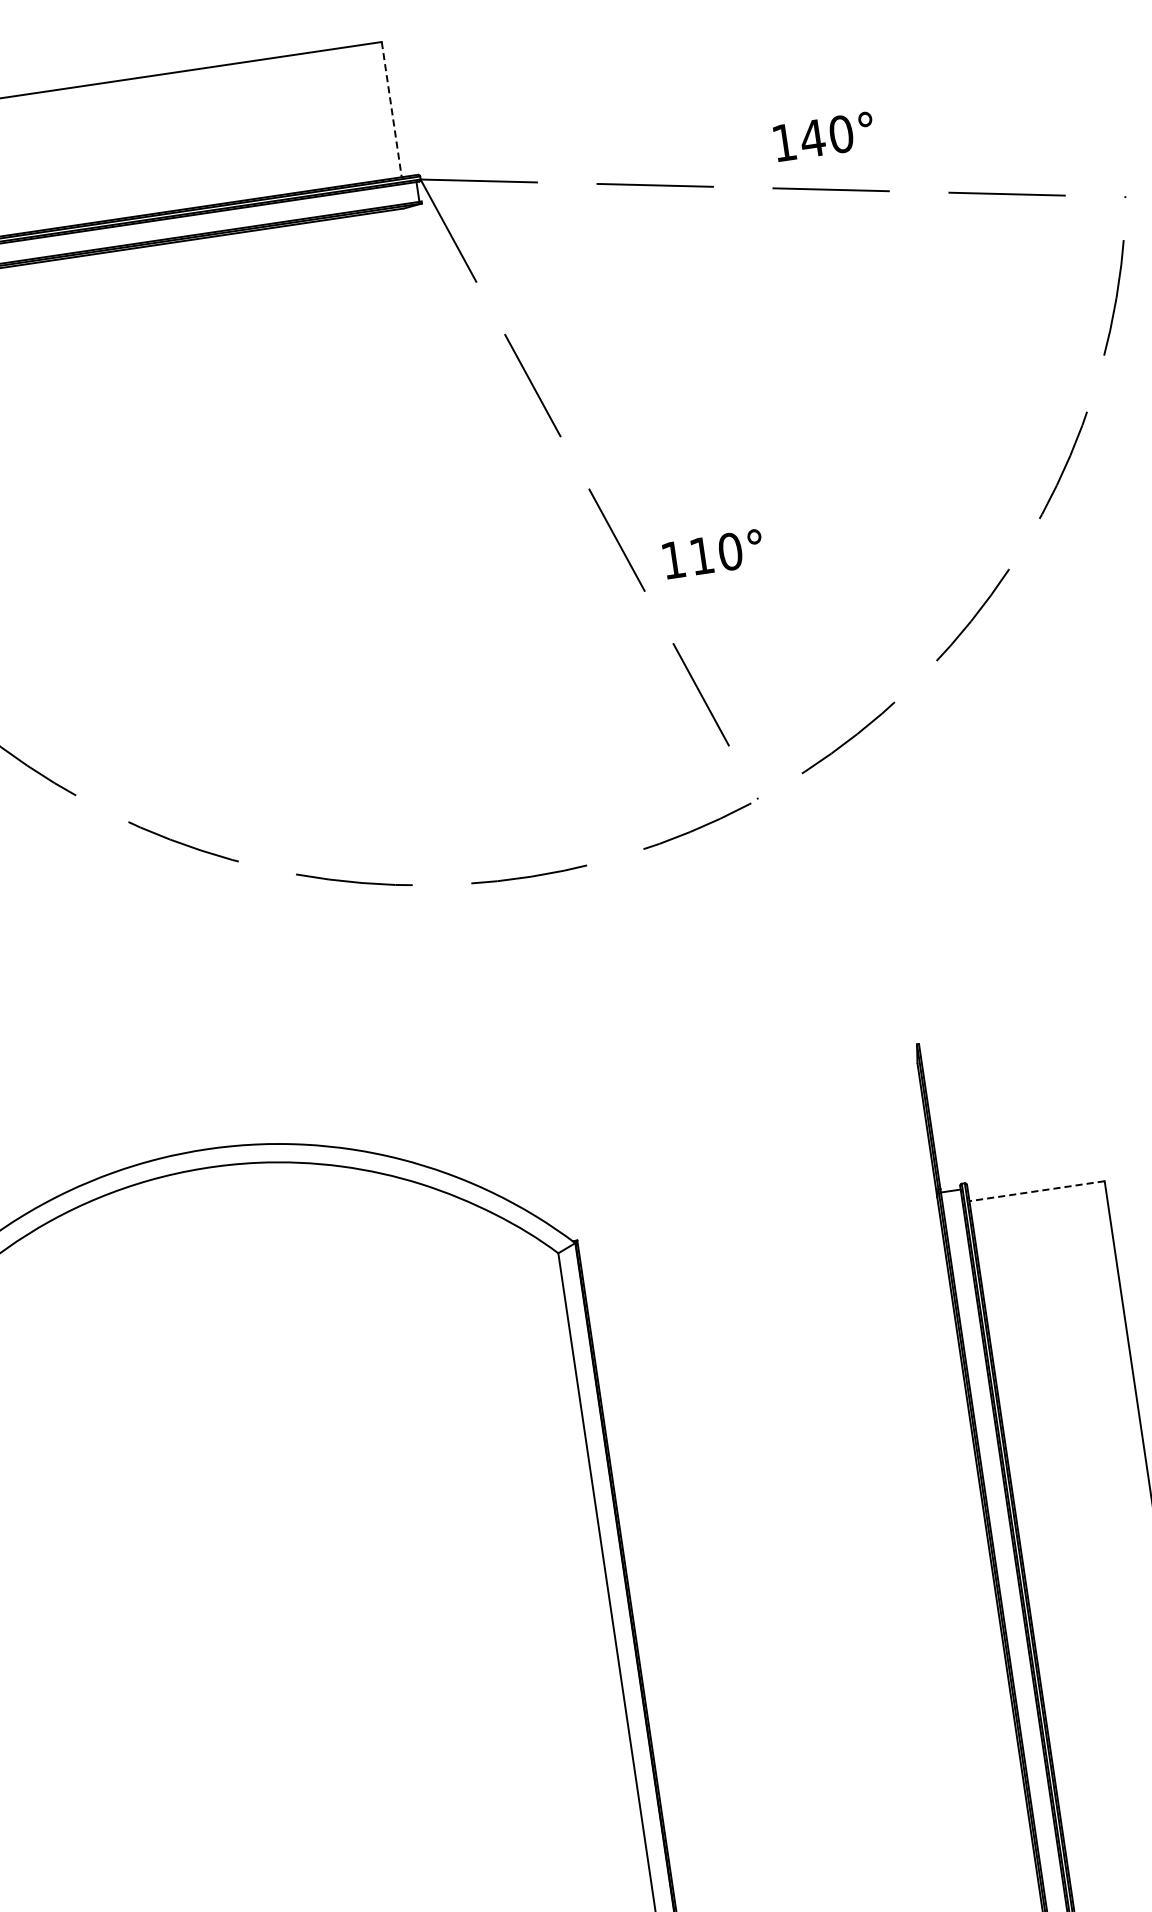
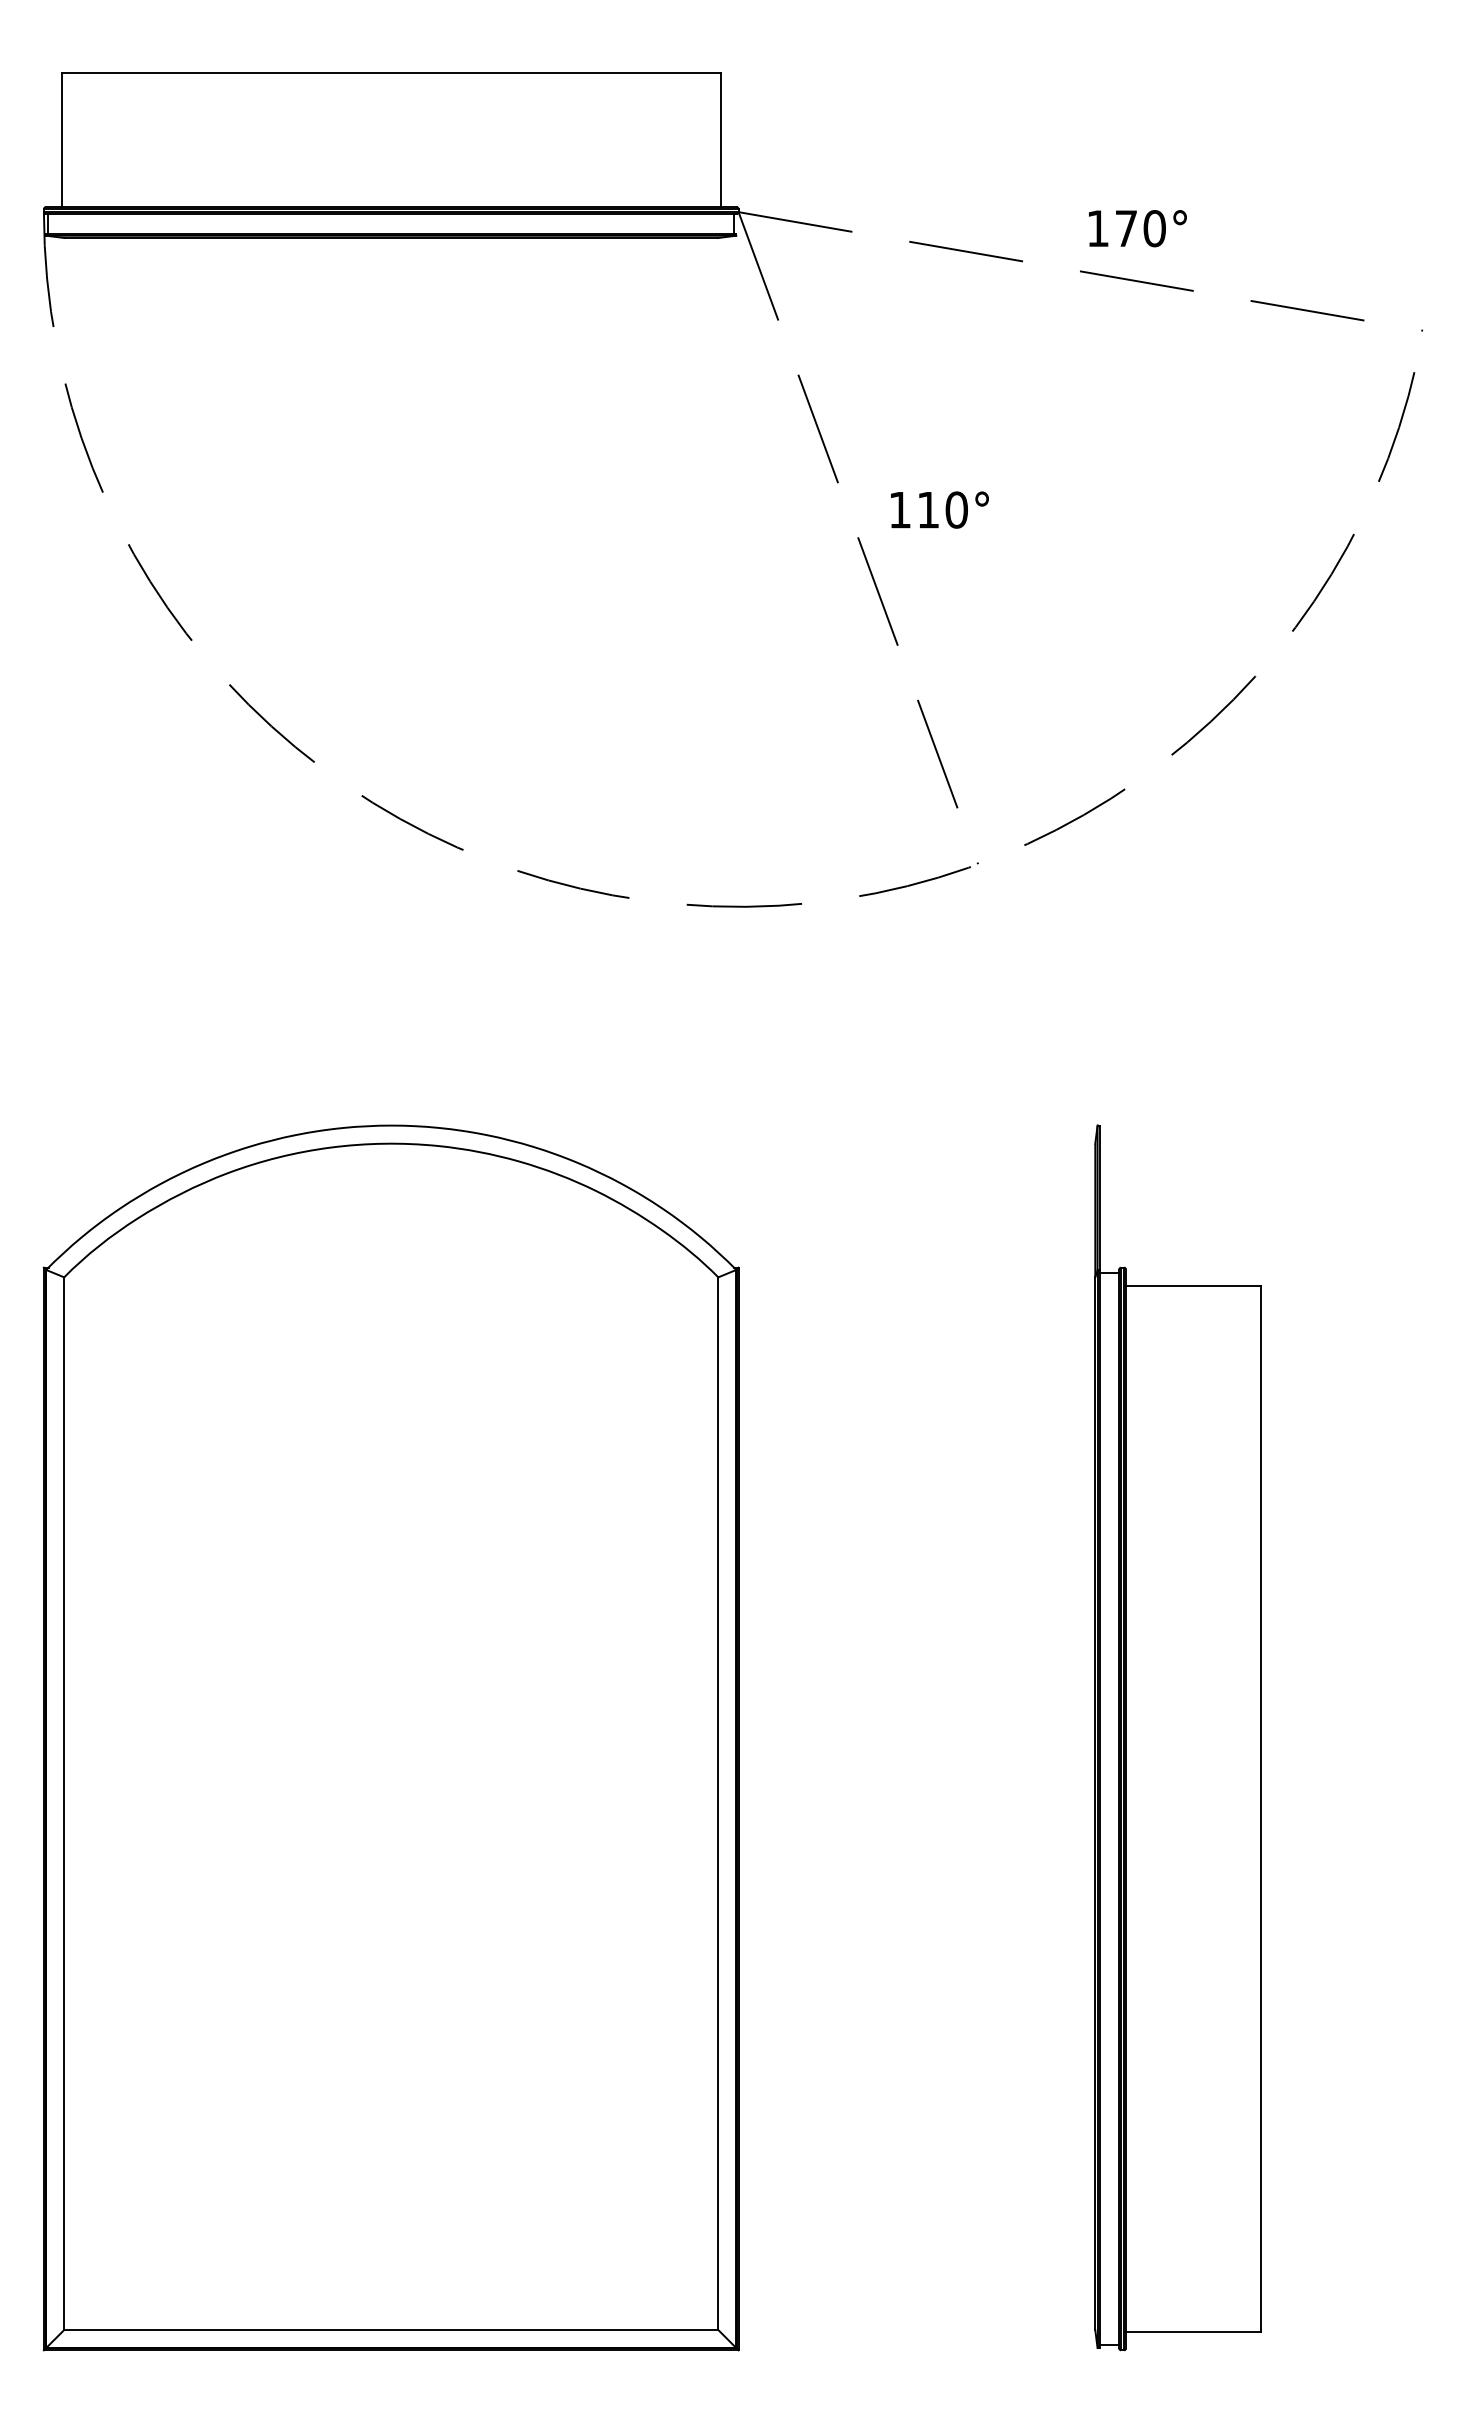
line: (391, 110) -> (720, 140), dashed -> solid
text: (812, 138) -> (1126, 228), 140° -> 170°
text: (713, 553) -> (939, 509), moved
line: (1036, 1191) -> (1192, 1285), dashed -> solid

